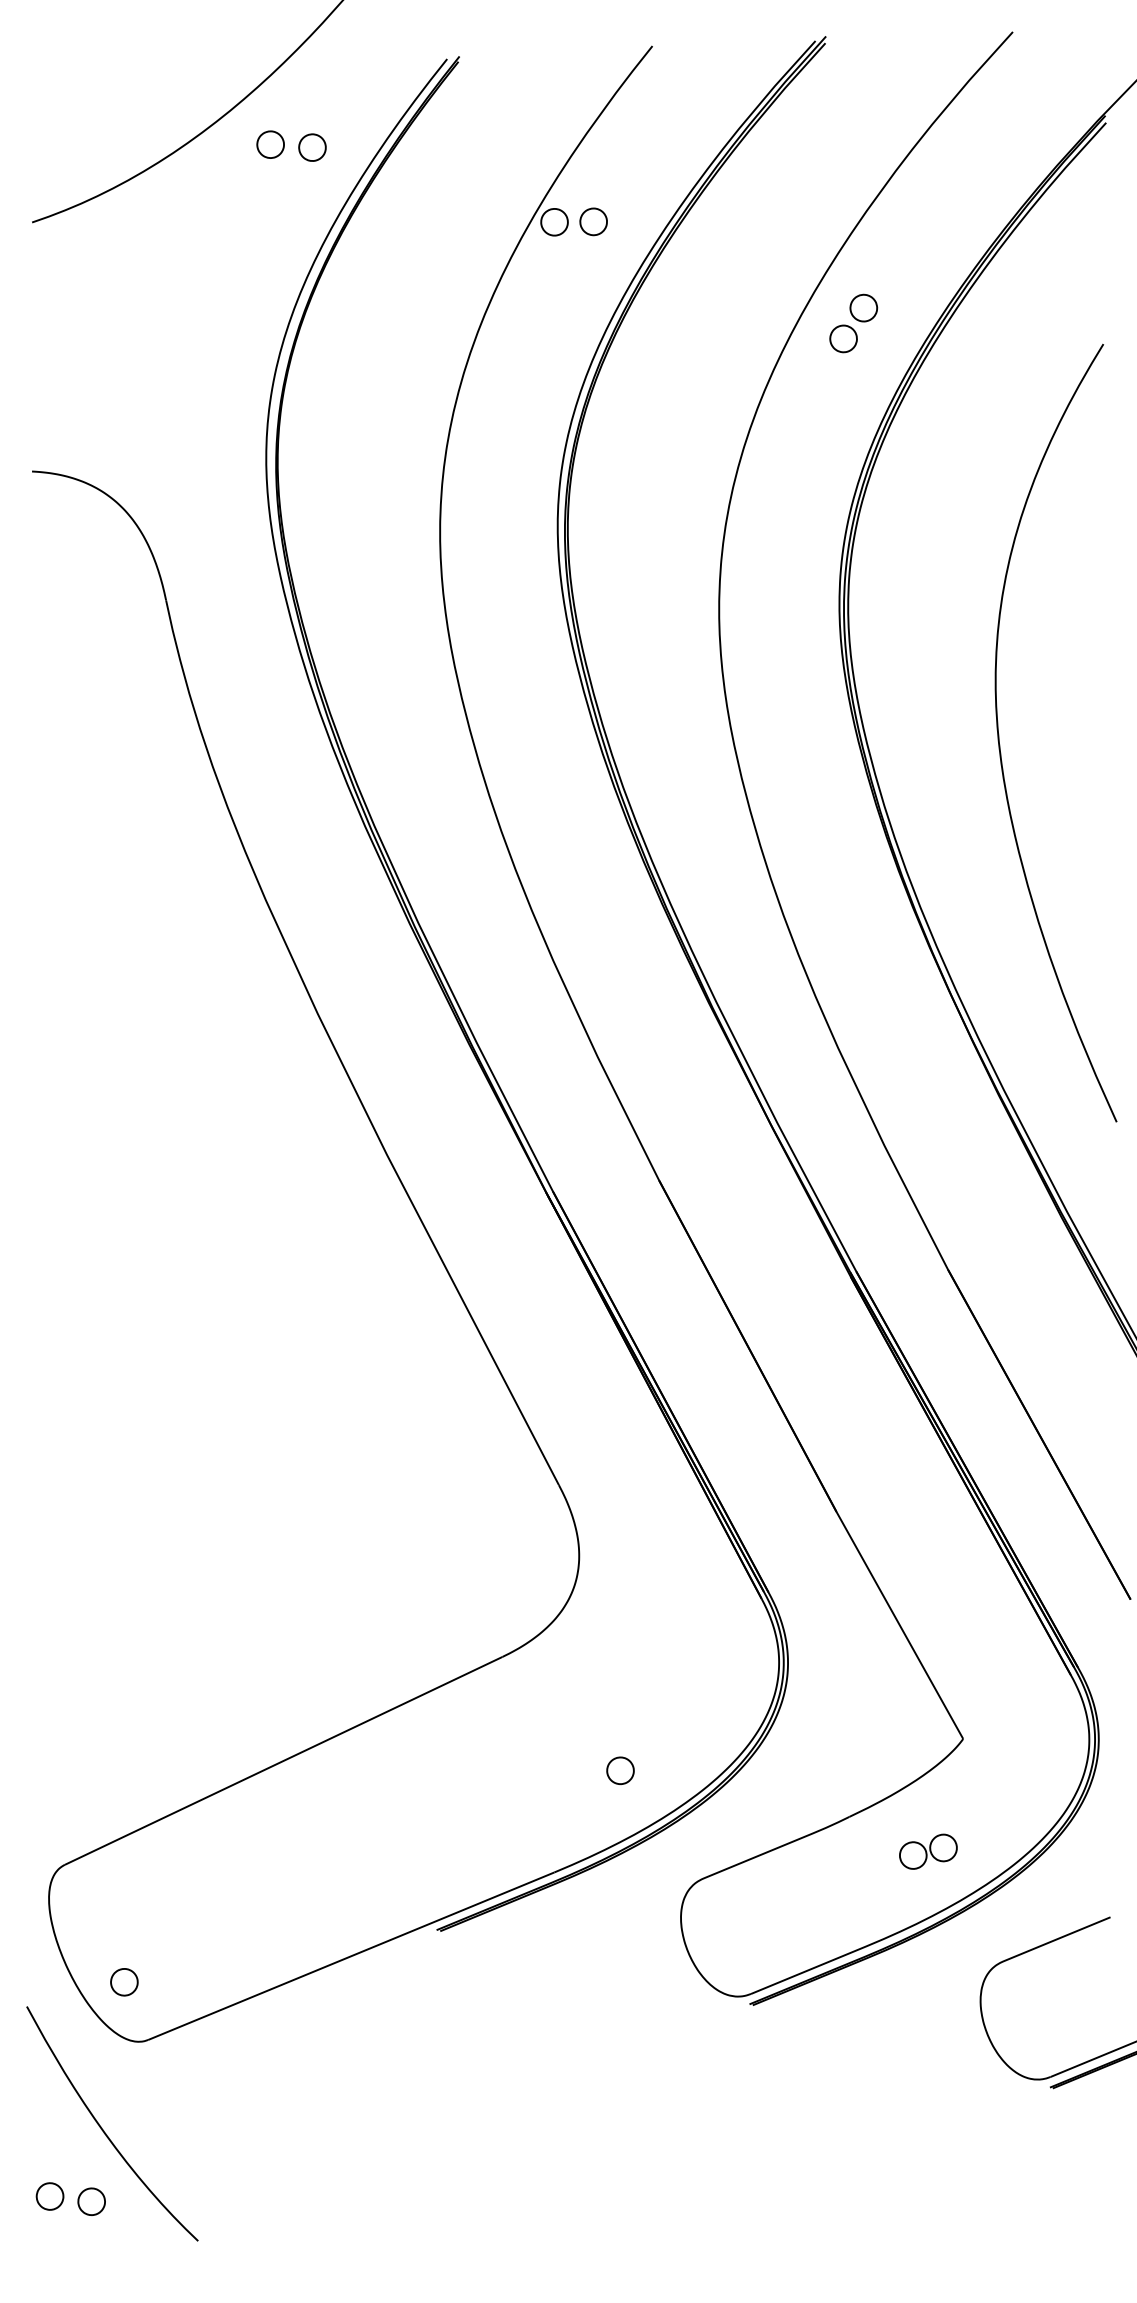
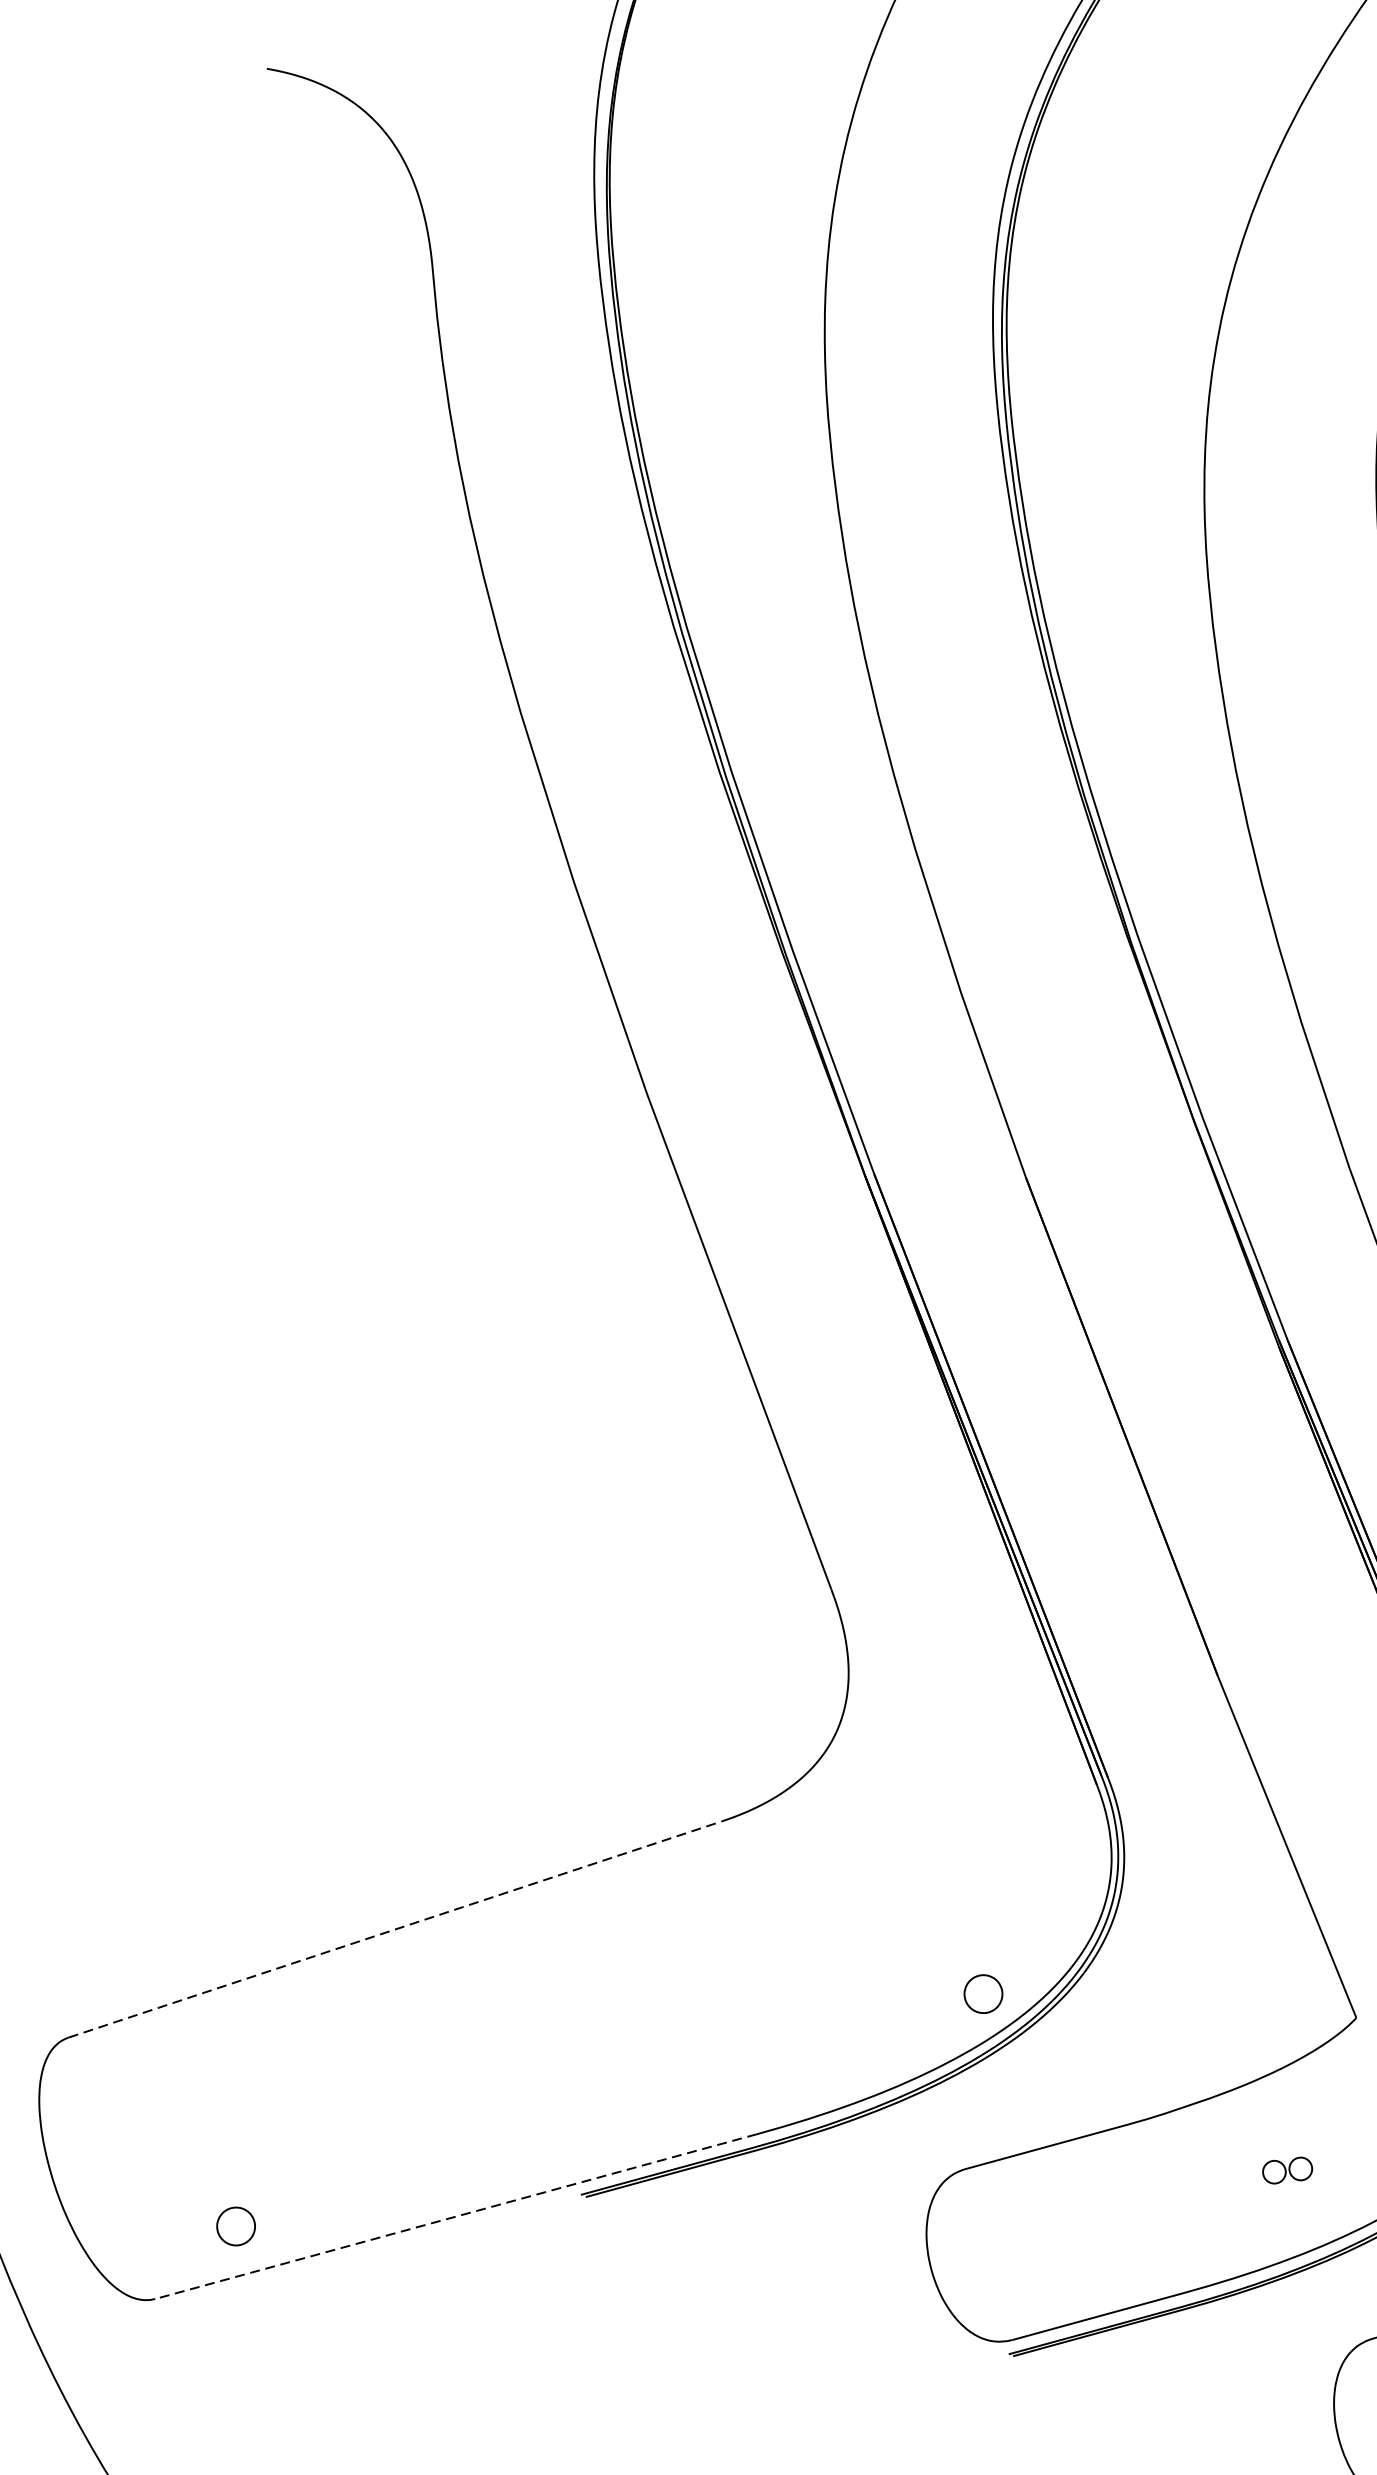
line: (284, 1760) -> (396, 1929), solid -> dashed
part: (620, 1770) -> (983, 1993), moved
part: (928, 1851) -> (1287, 2170), size x0.6
line: (351, 1956) -> (456, 2217), solid -> dashed
part: (124, 1982) -> (236, 2226), moved

